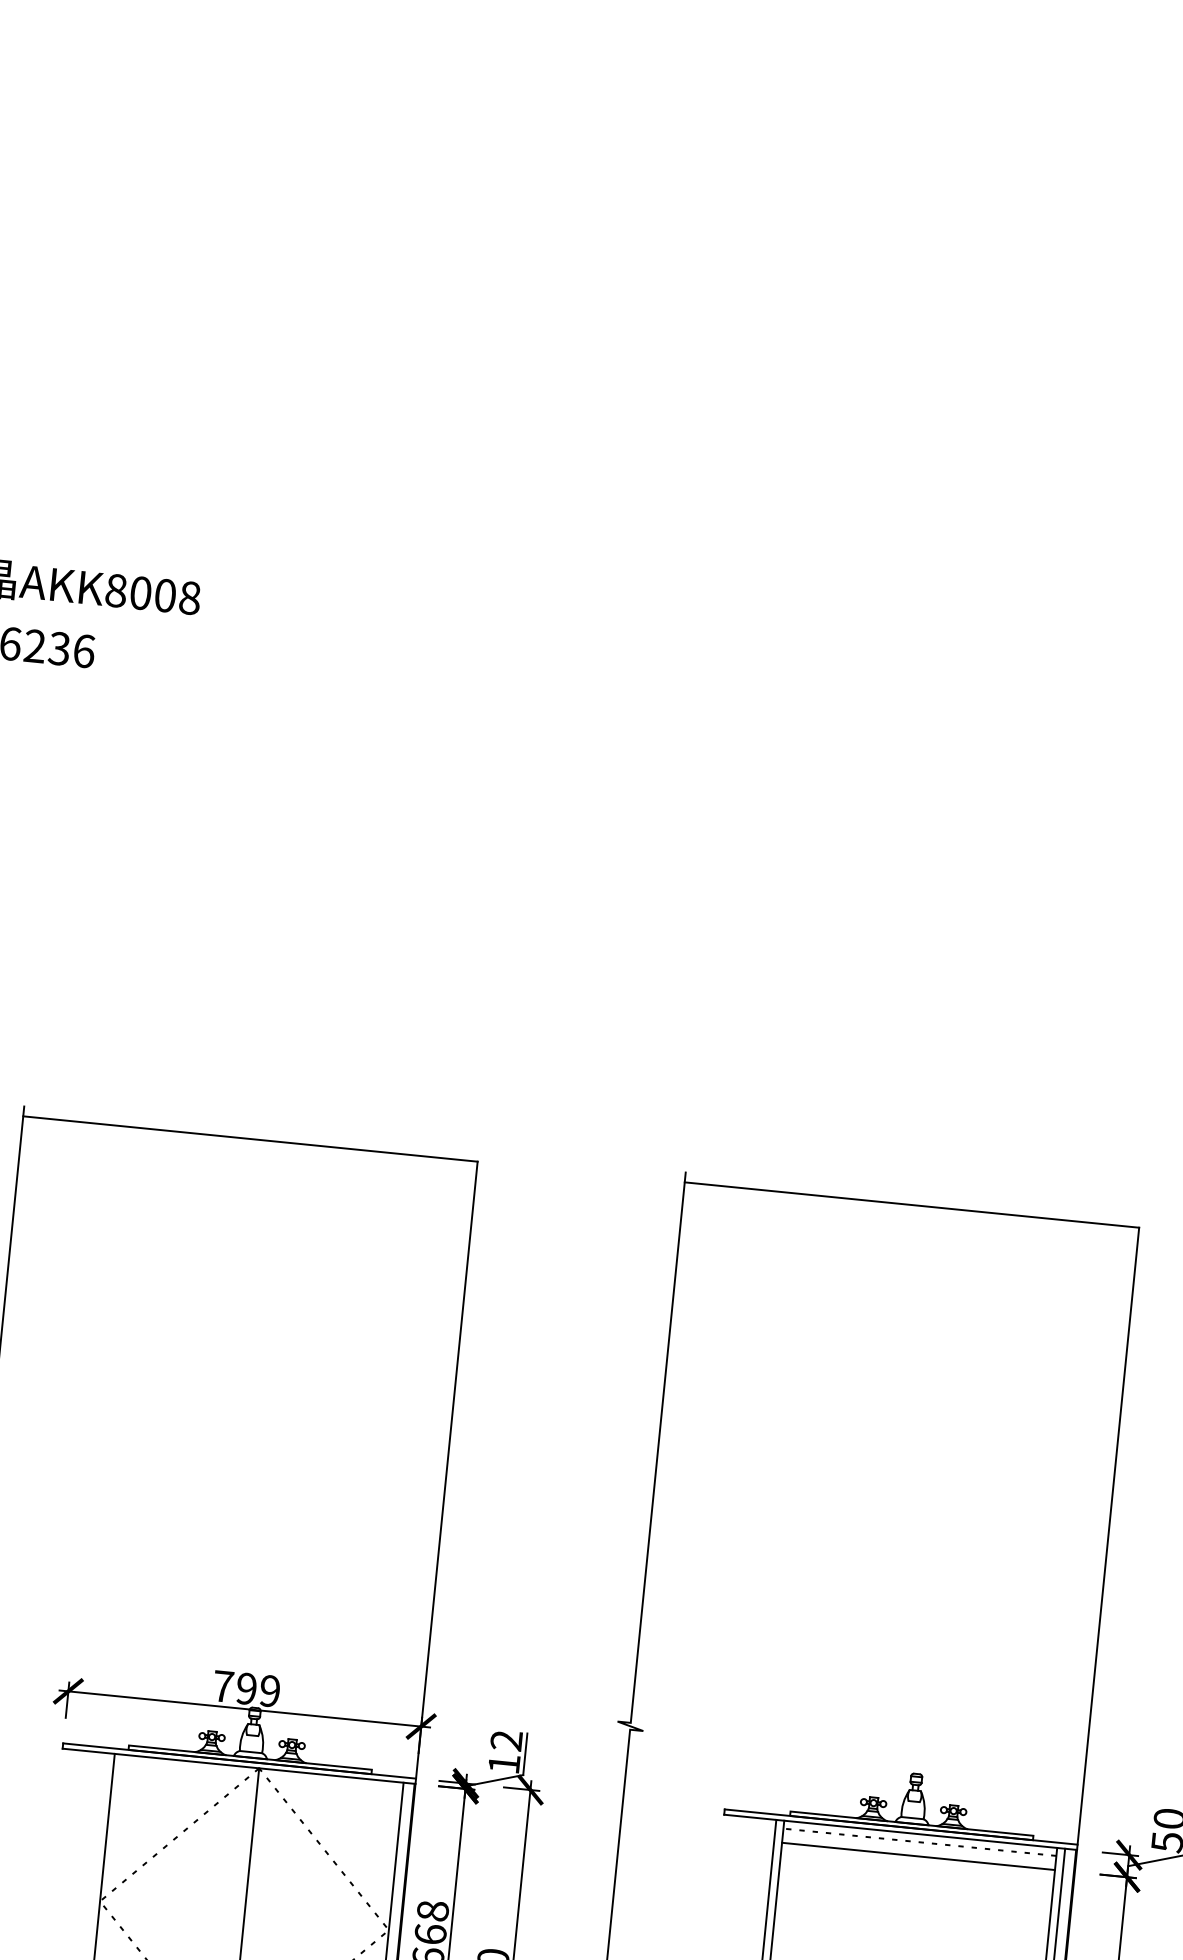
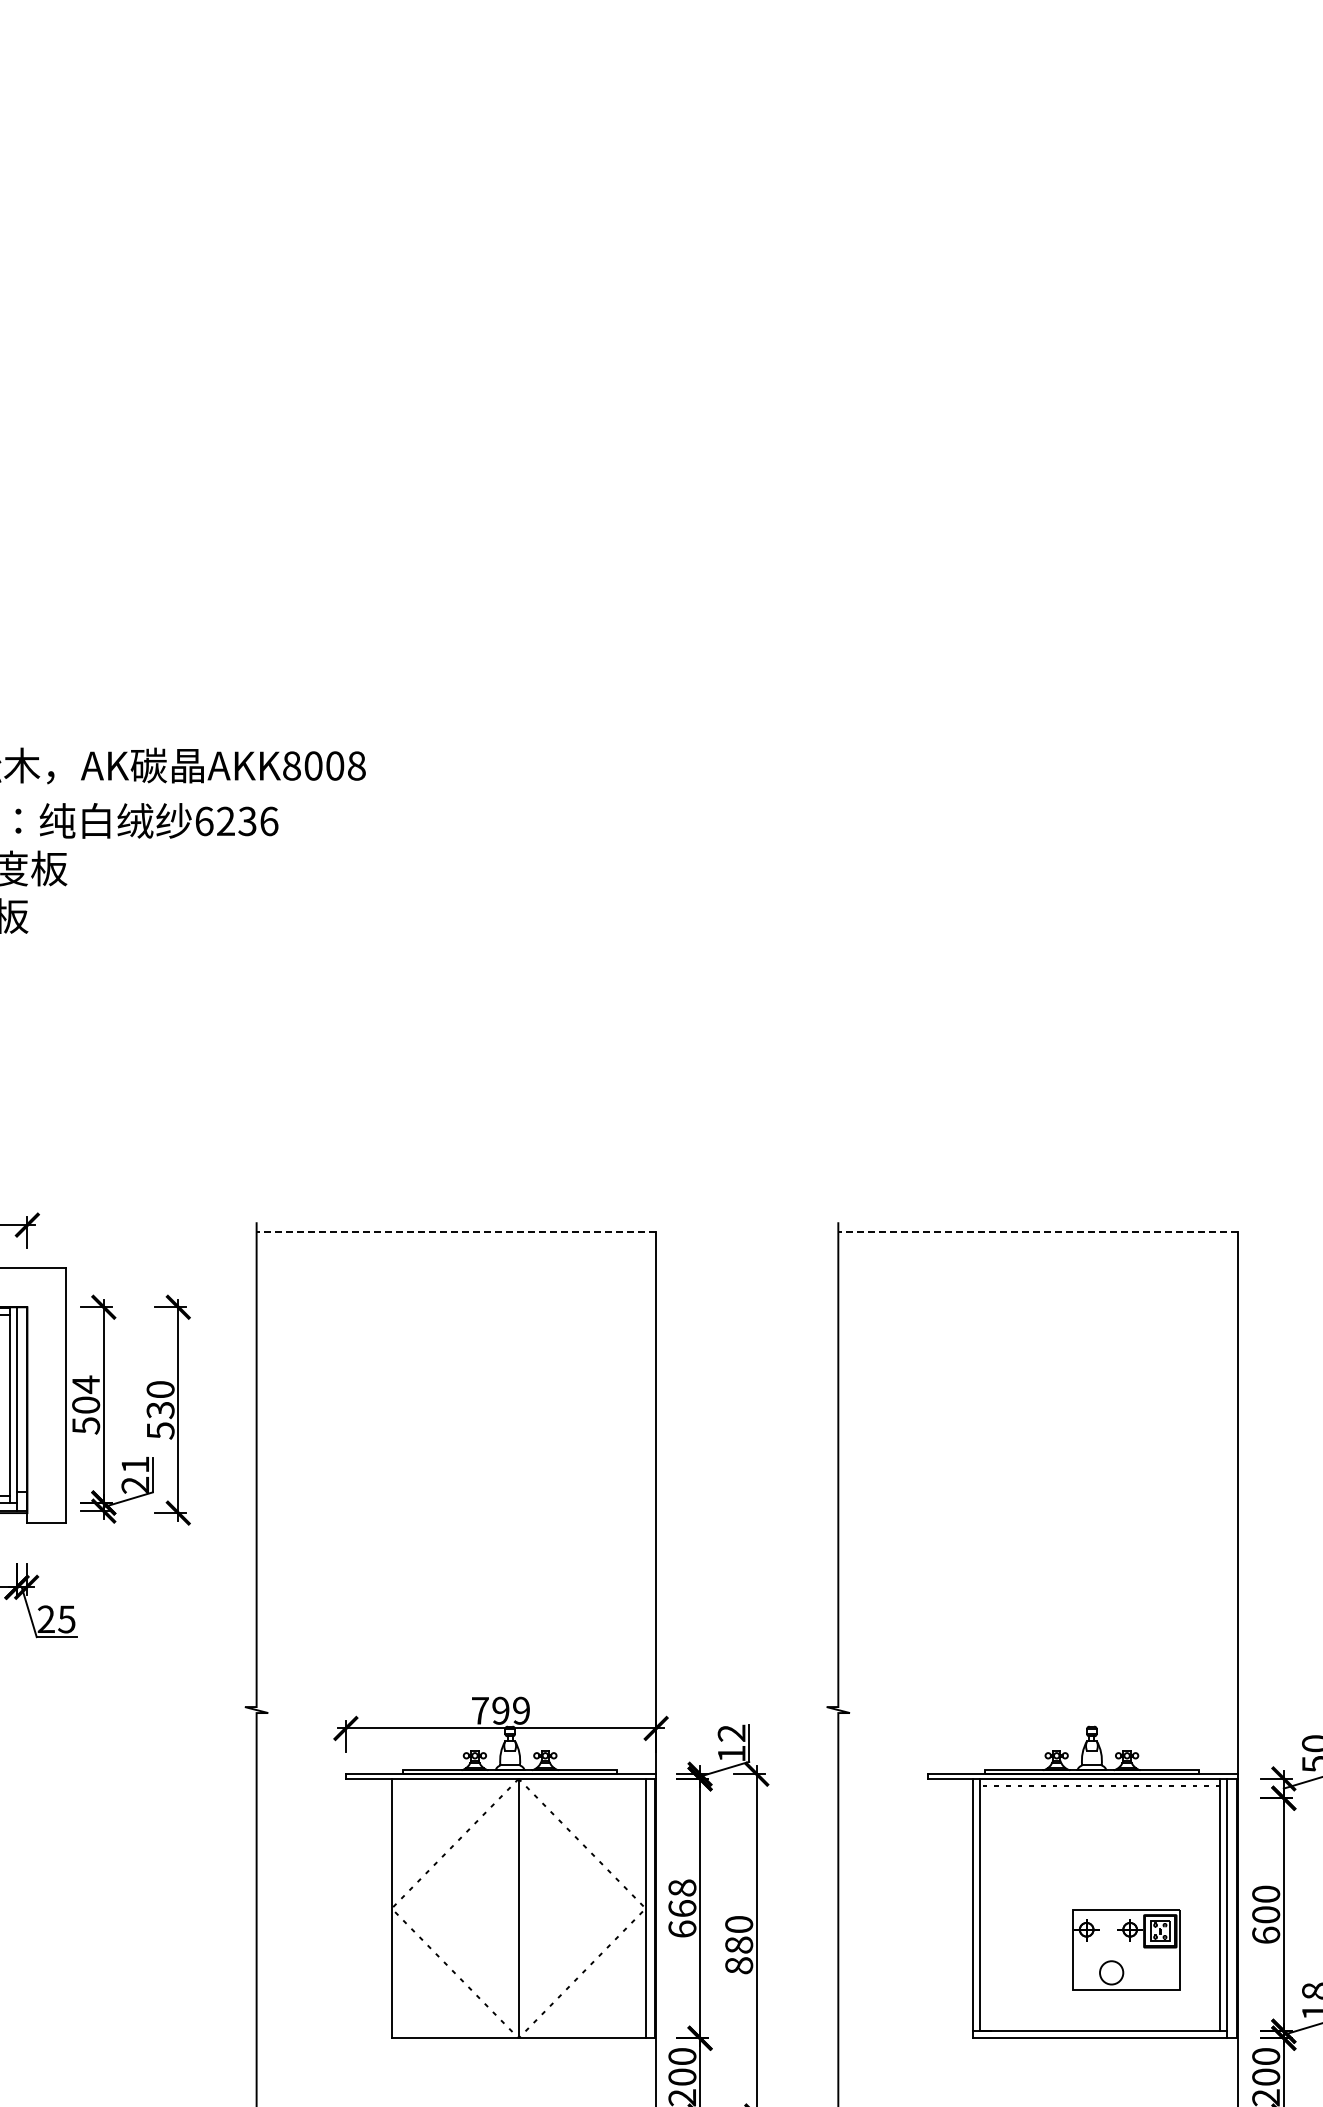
line: (250, 1138) -> (456, 1231), solid -> dashed
line: (912, 1204) -> (1038, 1231), solid -> dashed
line: (918, 1856) -> (1100, 1798), removed

